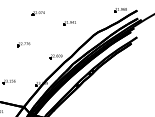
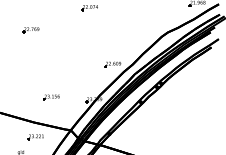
part: (69, 23) -> (130, 20), removed
part: (23, 44) -> (70, 48), removed

